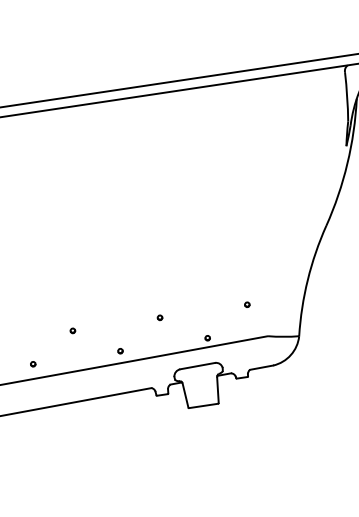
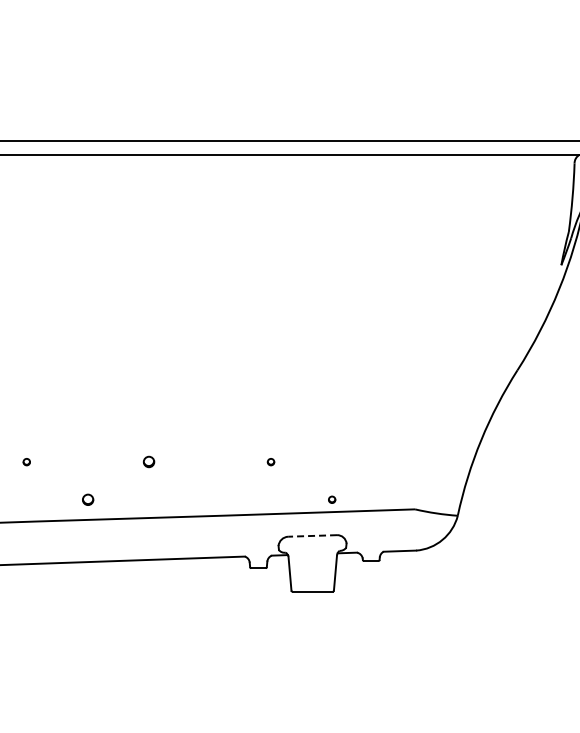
part: (247, 305) -> (393, 462), removed
part: (72, 331) -> (148, 462), size x1.6
part: (120, 351) -> (209, 499), removed
part: (32, 364) -> (87, 499), size x1.6
line: (197, 365) -> (312, 535), solid -> dashed

